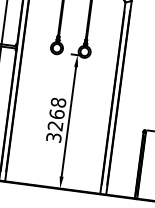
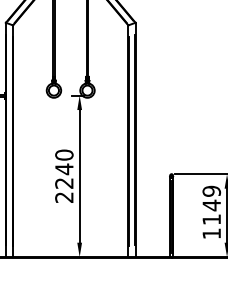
text: (56, 119) -> (64, 175), 3268 -> 2240

